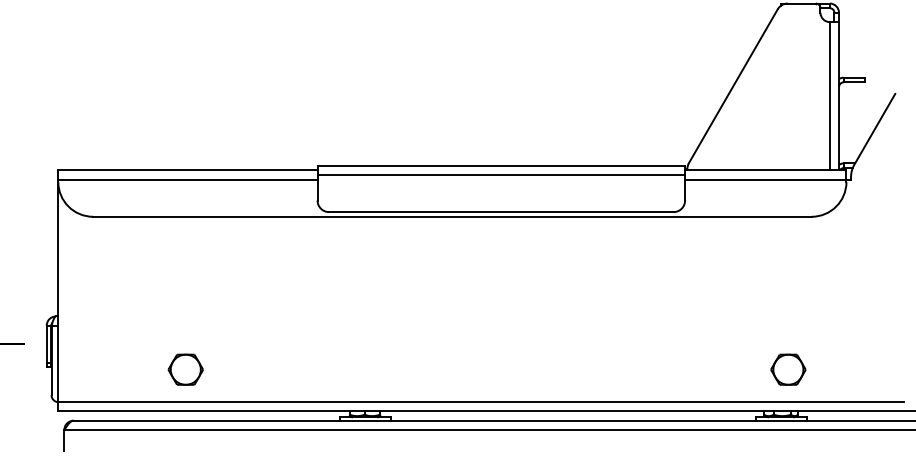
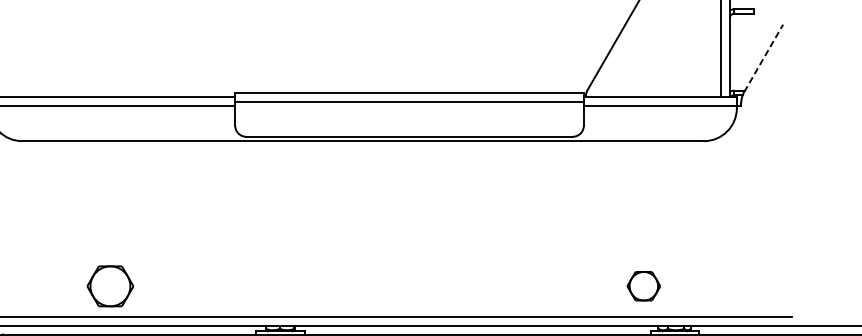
line: (874, 129) -> (763, 58), solid -> dashed
part: (185, 369) -> (110, 286), size x1.4
part: (788, 369) -> (643, 286), moved

